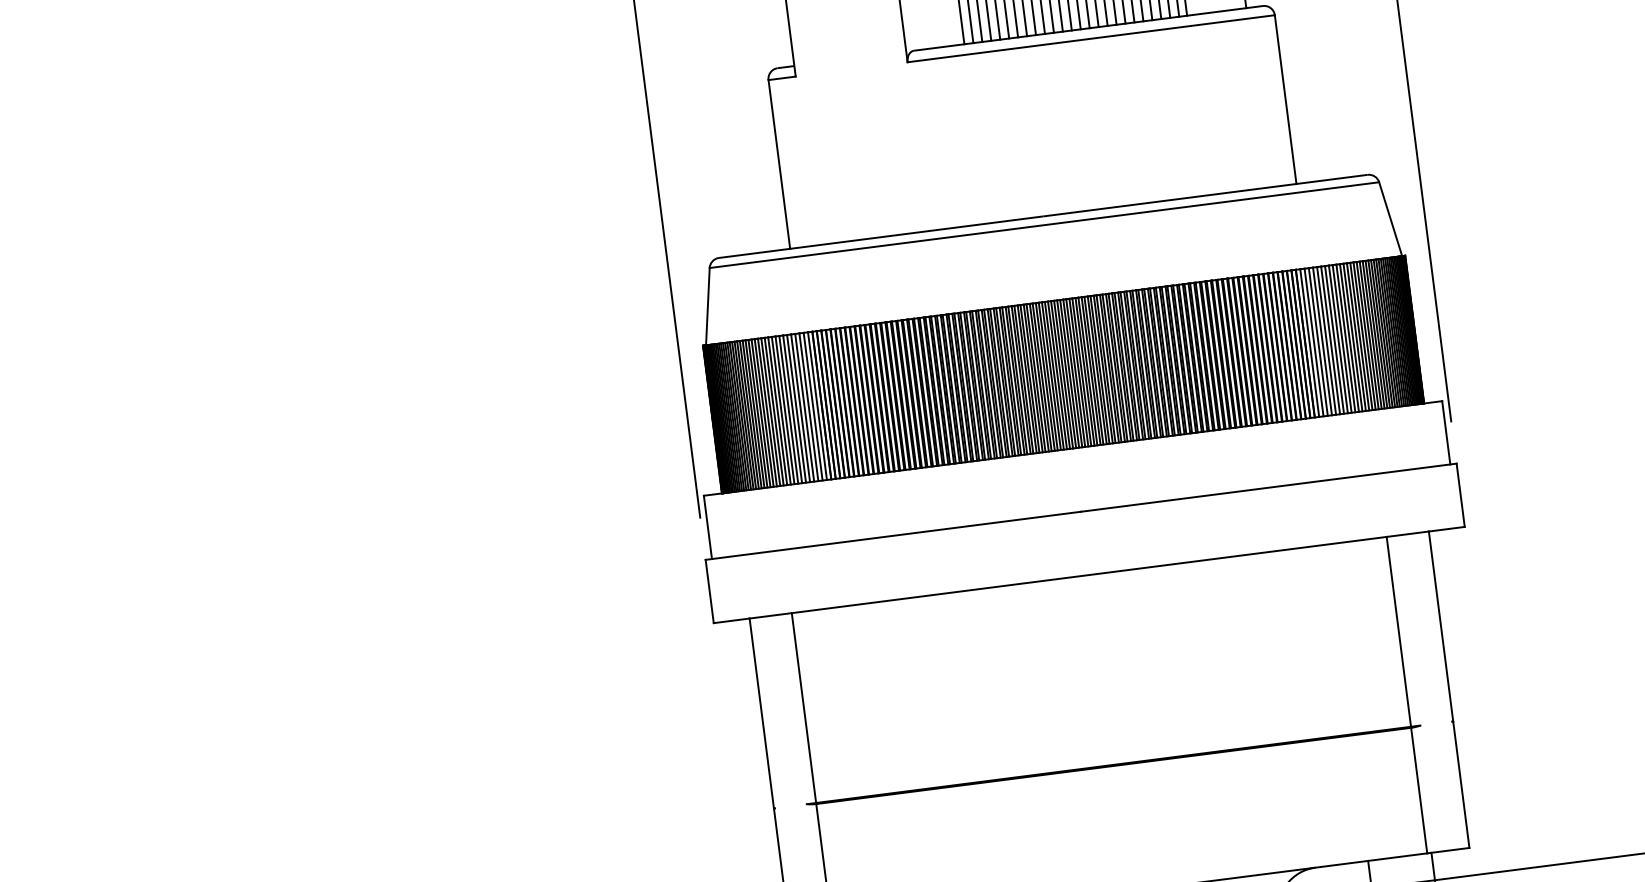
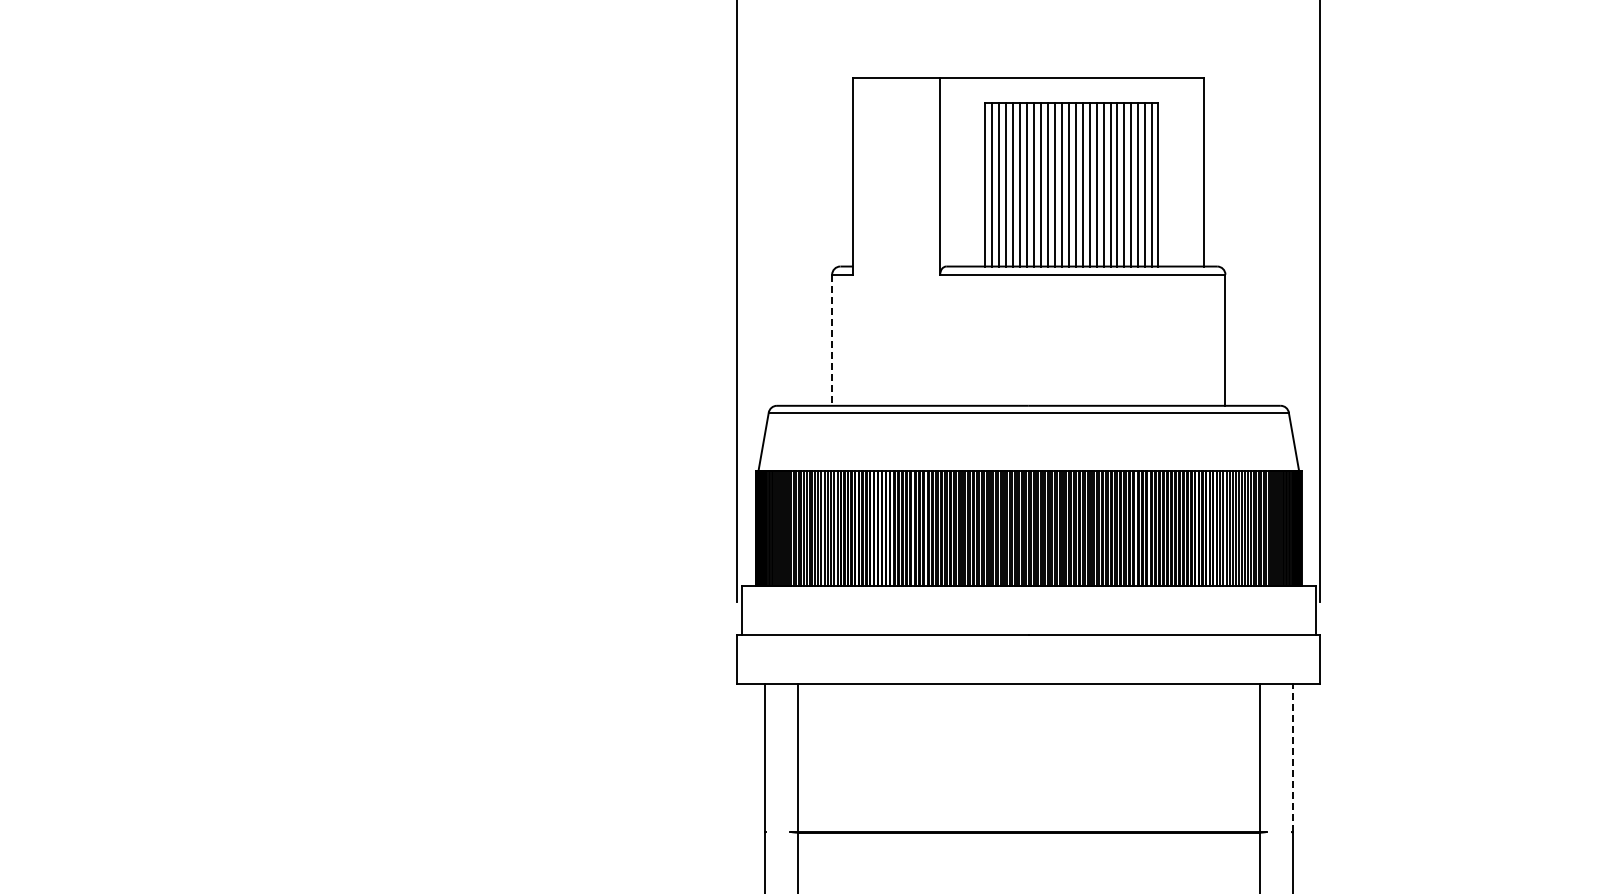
line: (779, 164) -> (832, 340), solid -> dashed
line: (1440, 626) -> (1292, 758), solid -> dashed

